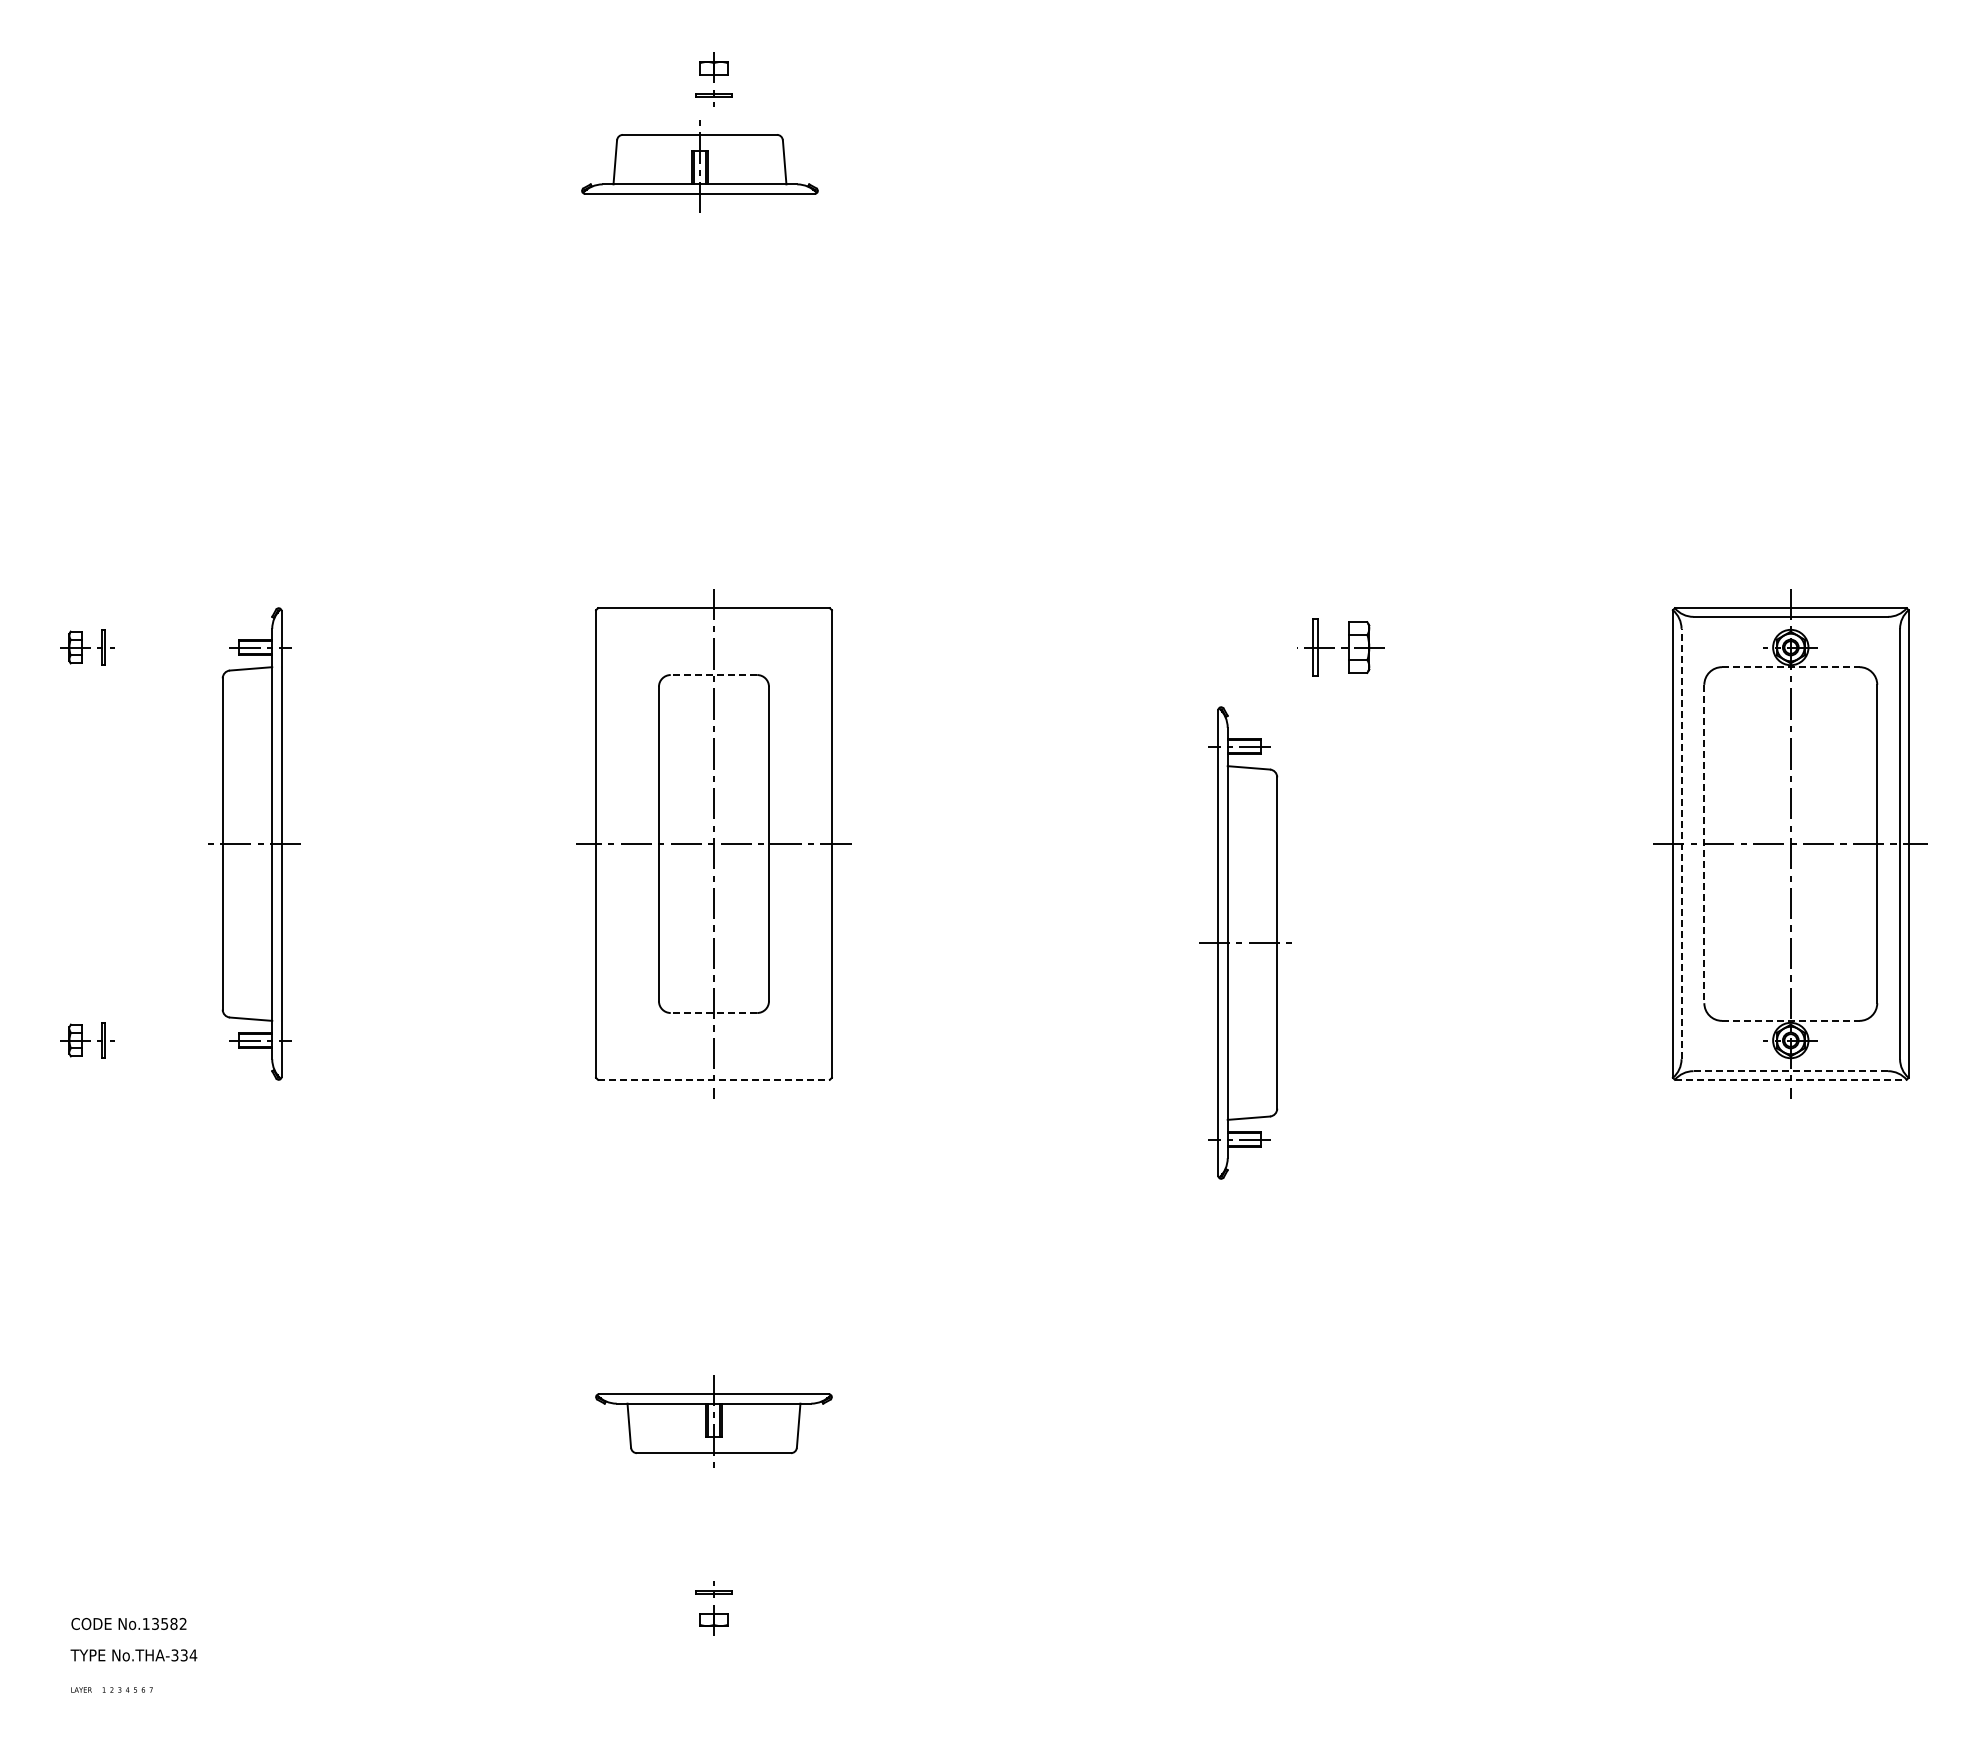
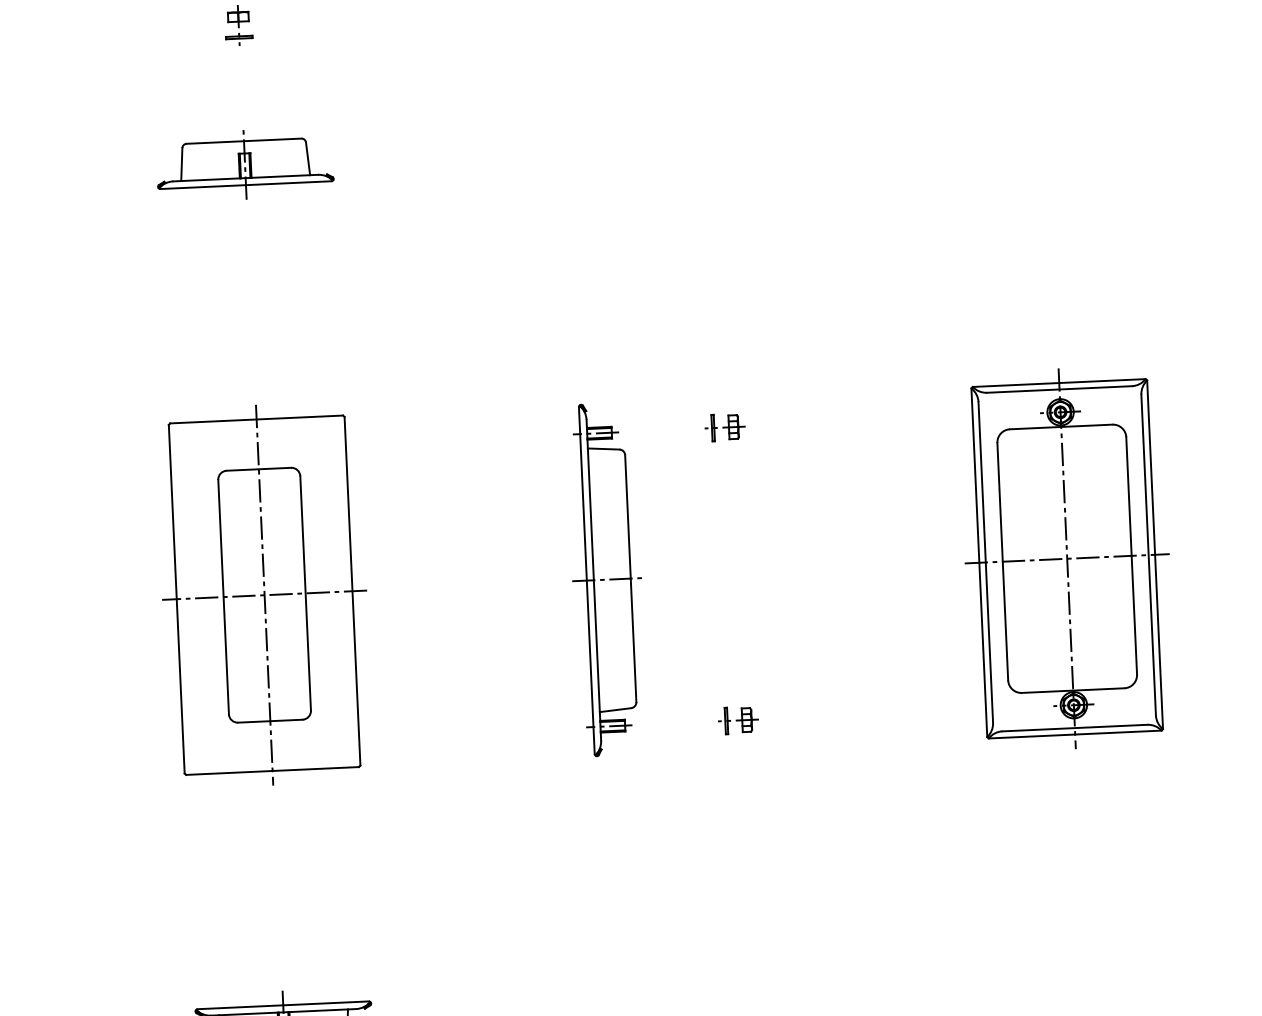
part: (699, 166) -> (244, 164), moved
part: (1340, 647) -> (724, 427), size x0.62
line: (1790, 667) -> (1061, 427), dashed -> solid
line: (713, 675) -> (258, 469), dashed -> solid
line: (1681, 843) -> (985, 562), dashed -> solid
line: (1704, 844) -> (1002, 562), dashed -> solid
part: (1245, 942) -> (607, 579), moved
line: (713, 1013) -> (270, 721), dashed -> solid
line: (1790, 1020) -> (1072, 690), dashed -> solid
part: (1340, 1040) -> (738, 720), added
line: (1790, 1071) -> (1074, 728), dashed -> solid
line: (713, 1079) -> (272, 770), dashed -> solid
line: (1790, 1079) -> (1074, 734), dashed -> solid

